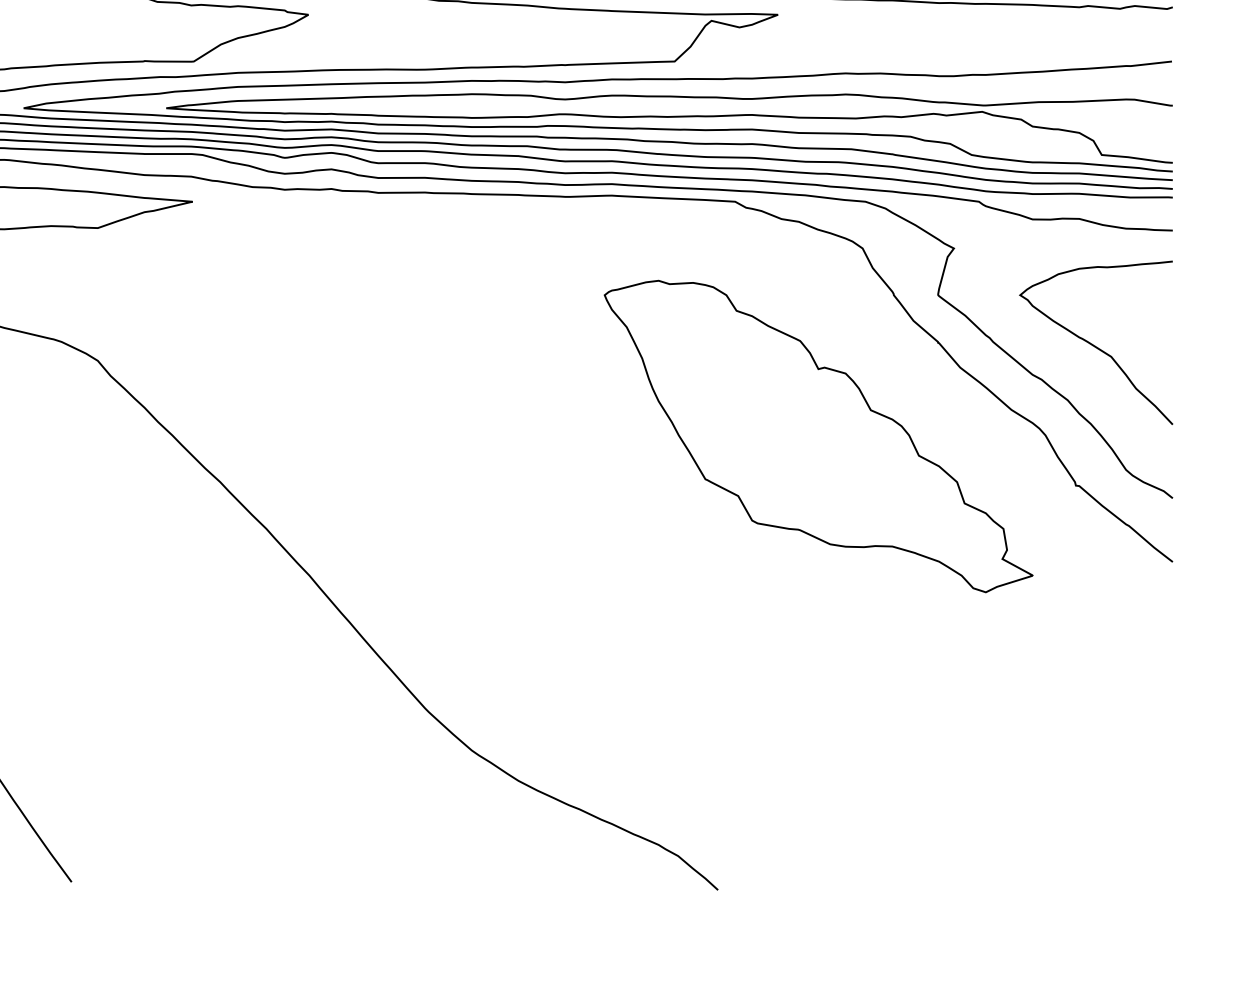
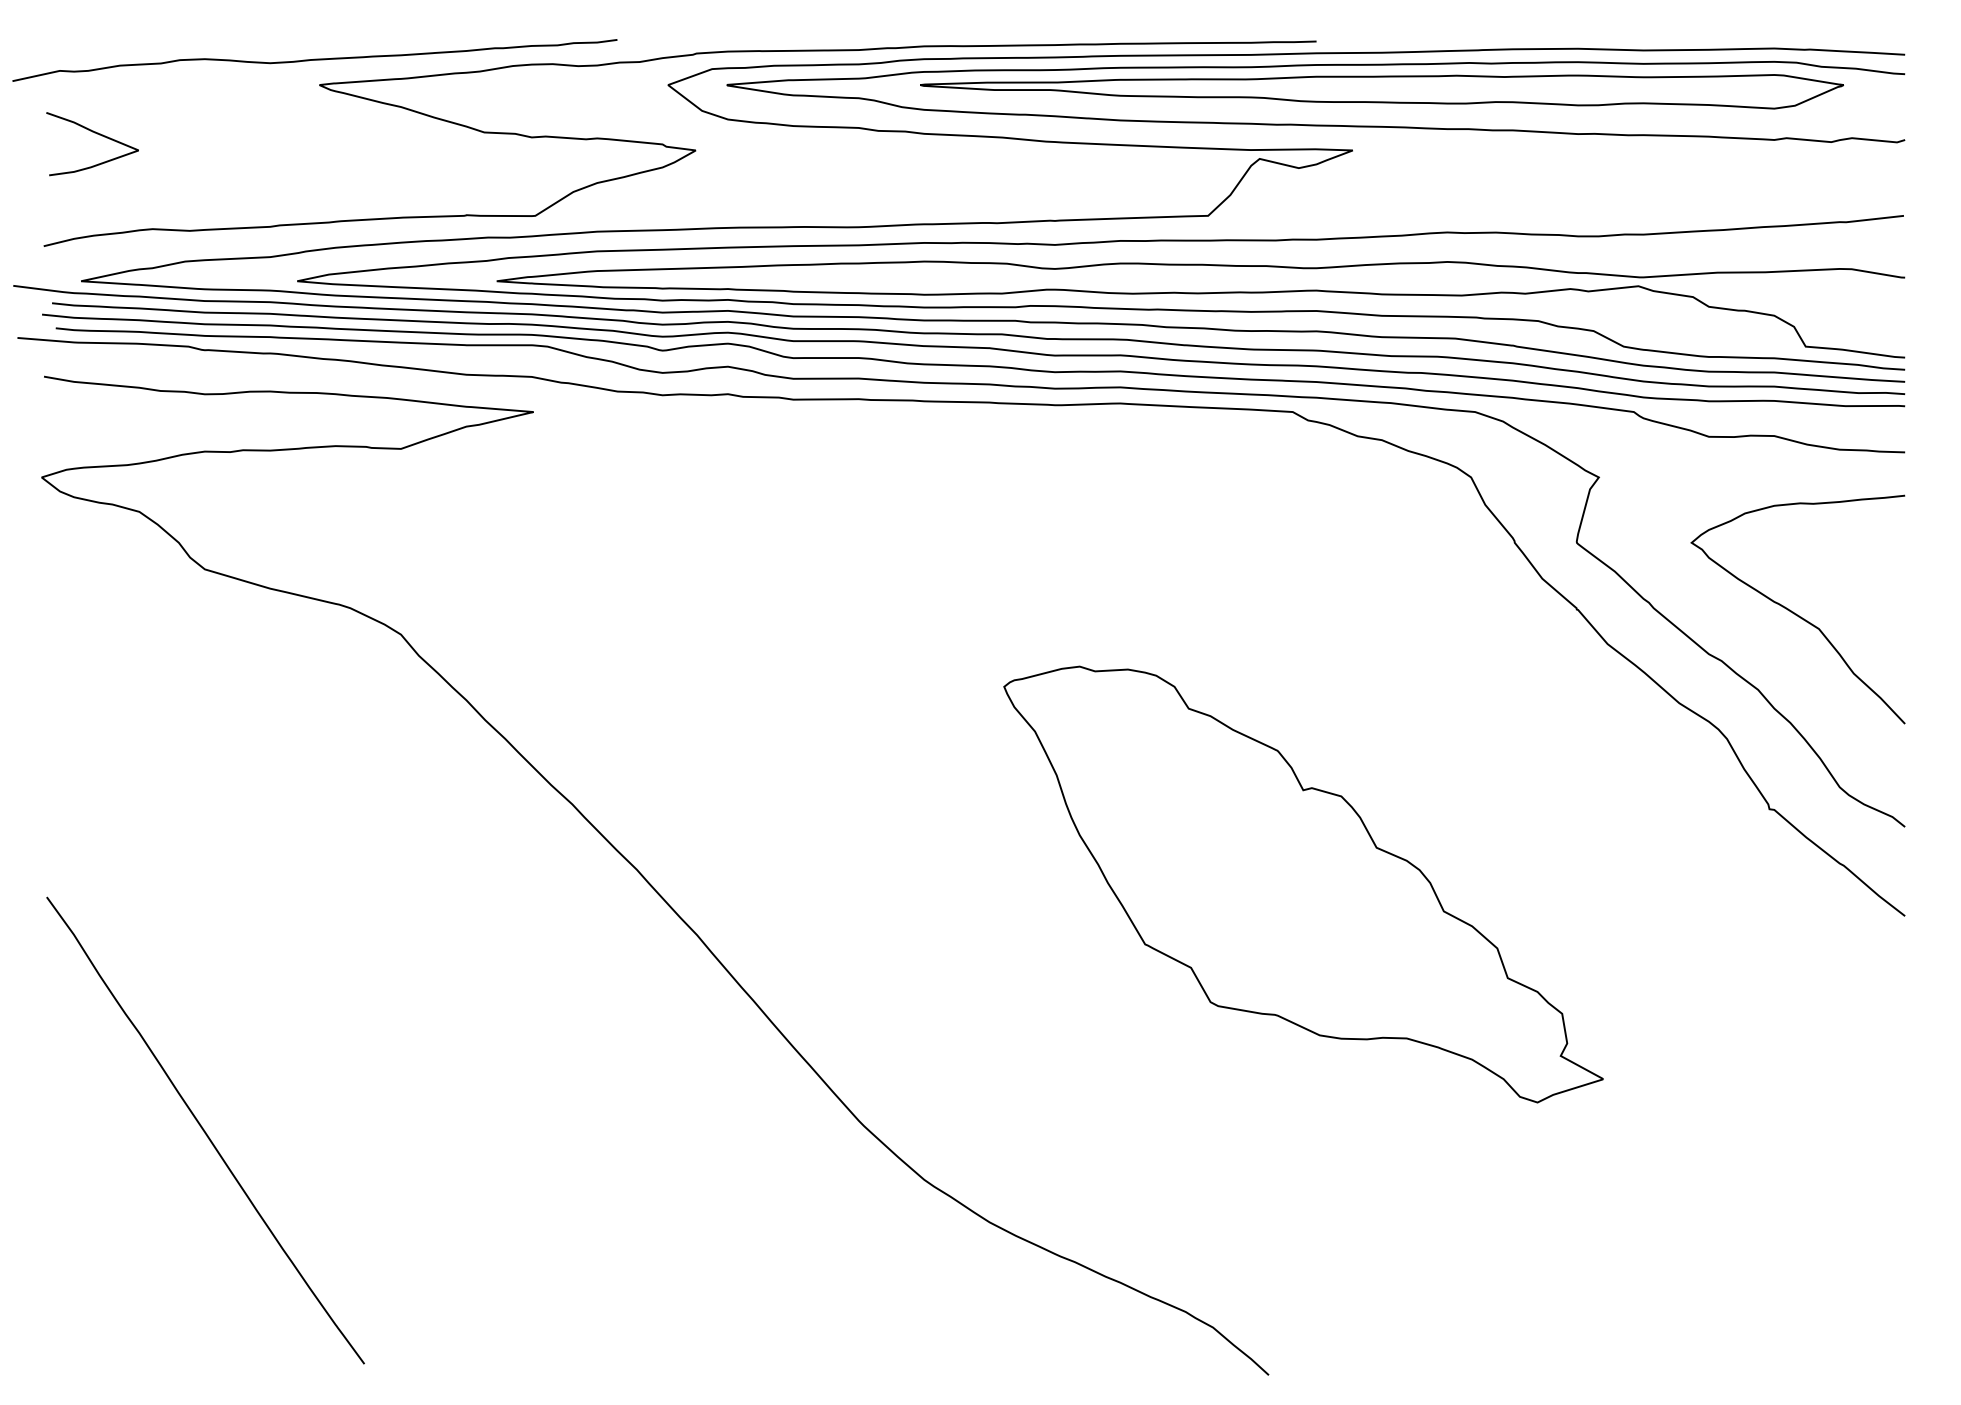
part: (818, 436) -> (1303, 884), moved

